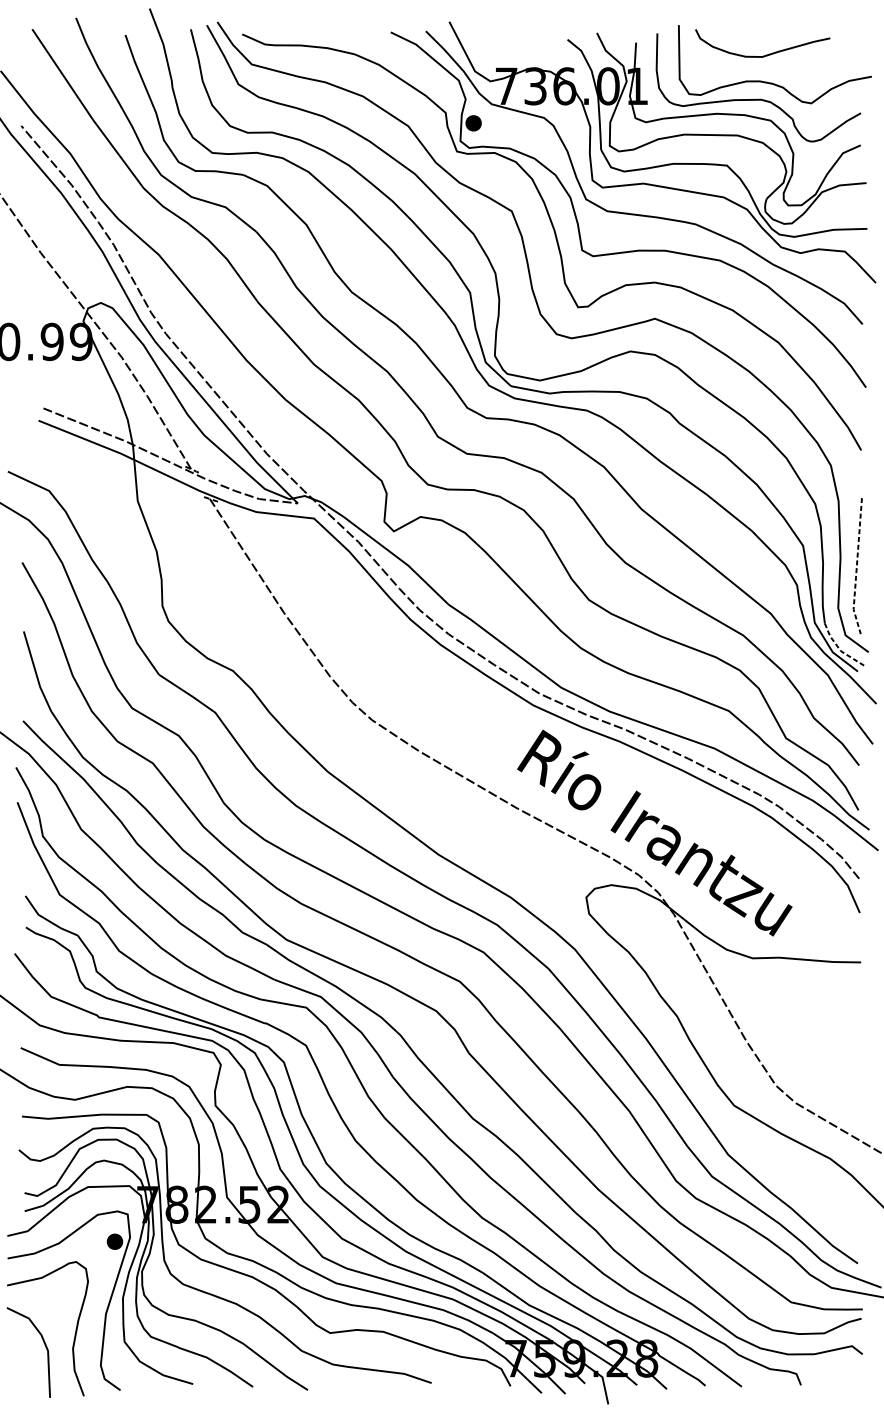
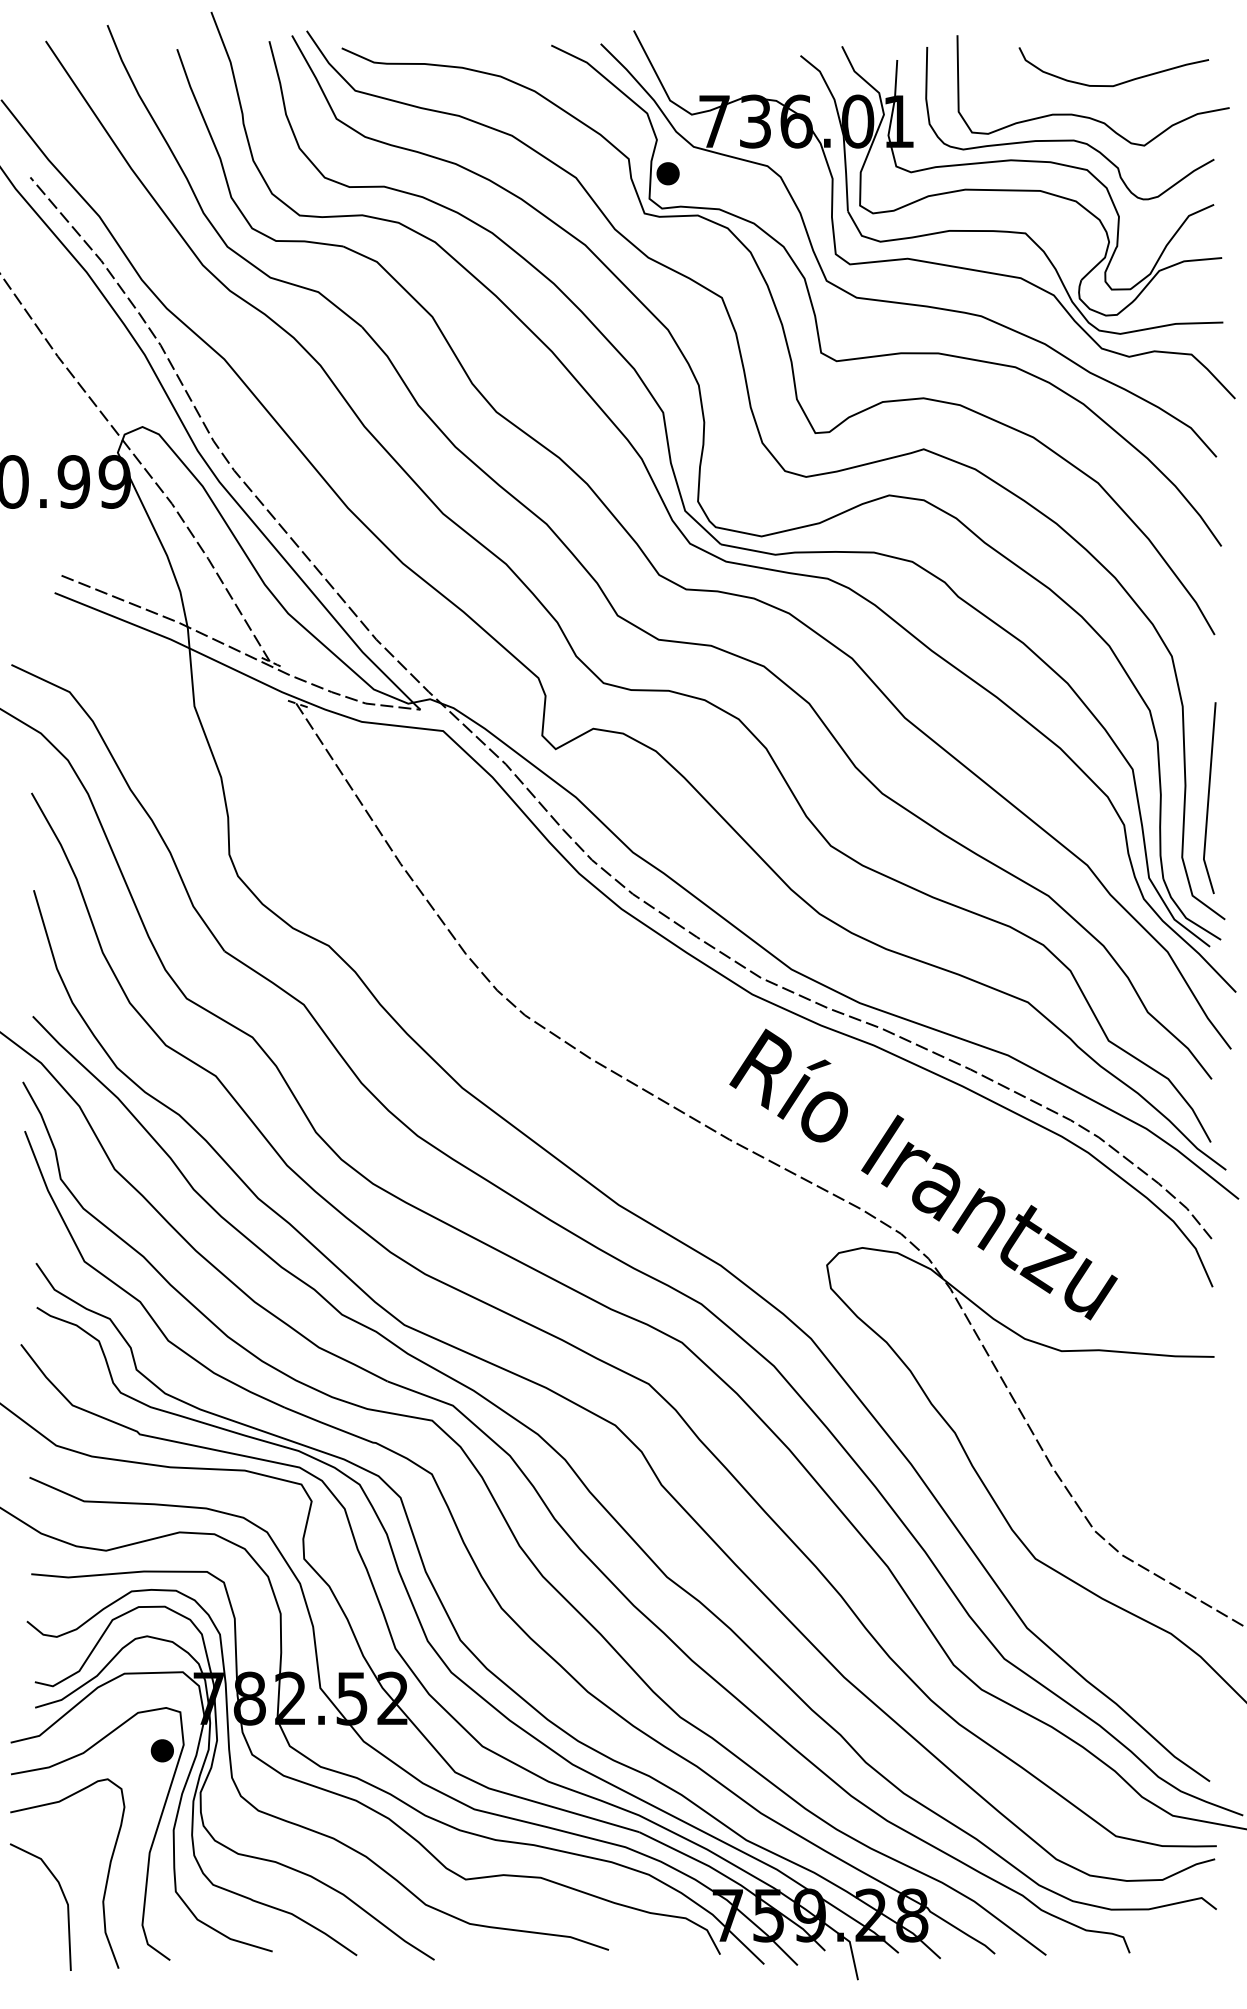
curve: (765, 55) -> (1117, 83), moved
line: (856, 567) -> (1208, 799), dashed -> solid
line: (839, 650) -> (1184, 916), dashed -> solid

